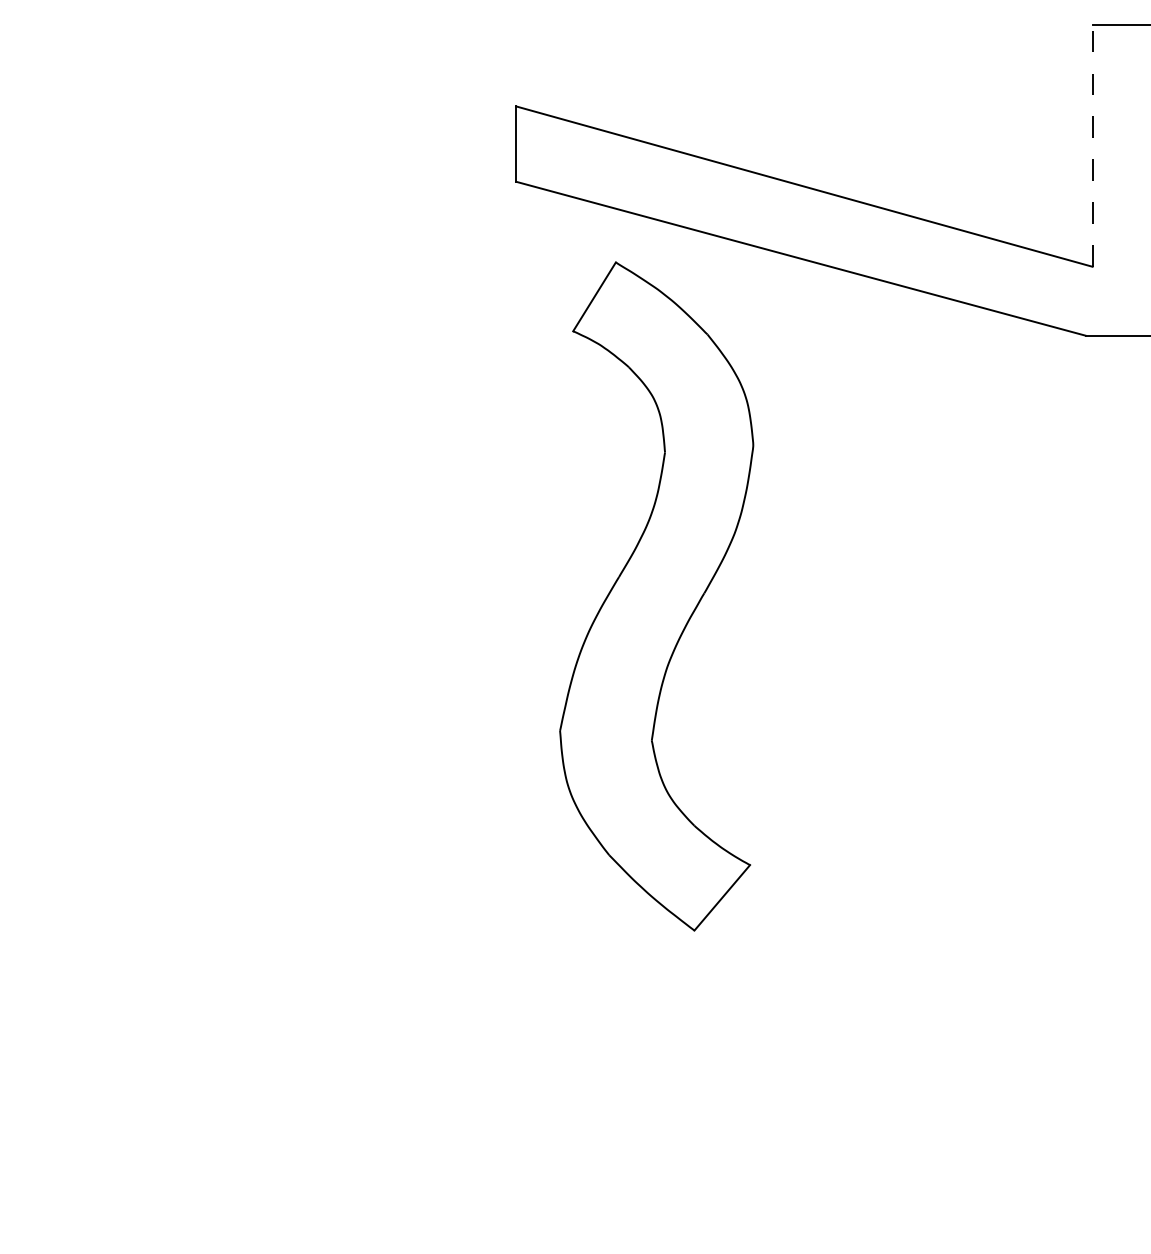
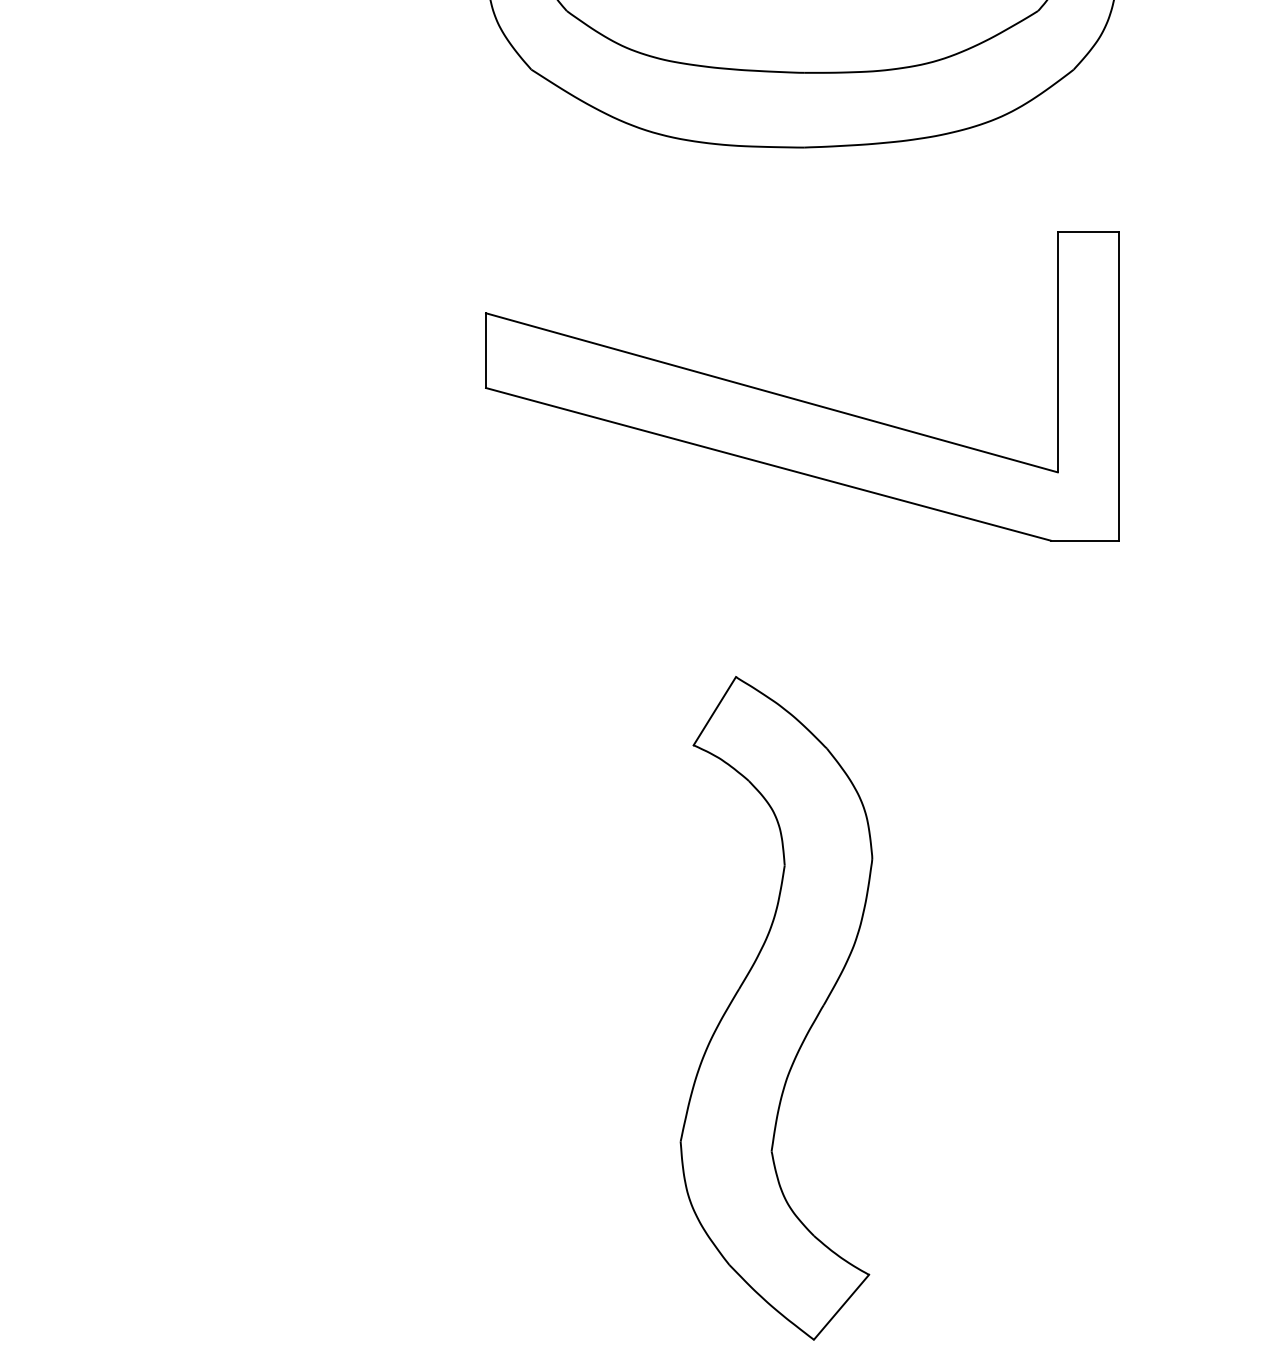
line: (1092, 144) -> (1057, 351), dashed -> solid
part: (656, 596) -> (776, 1008), moved

